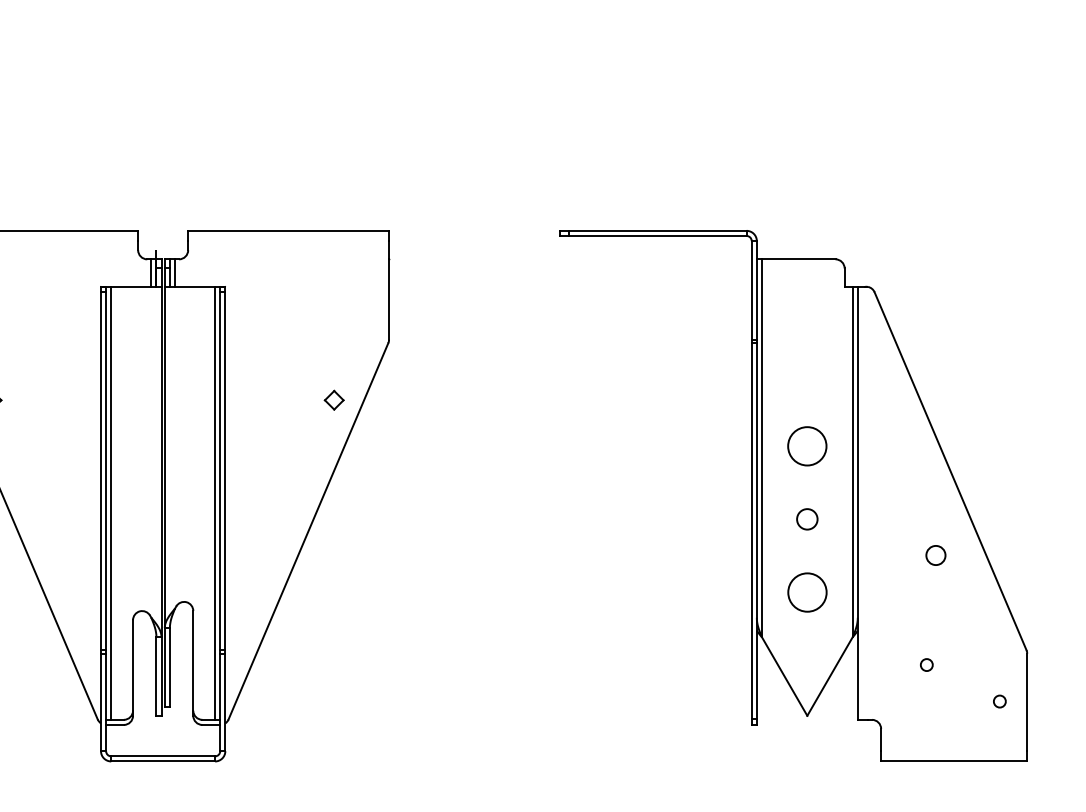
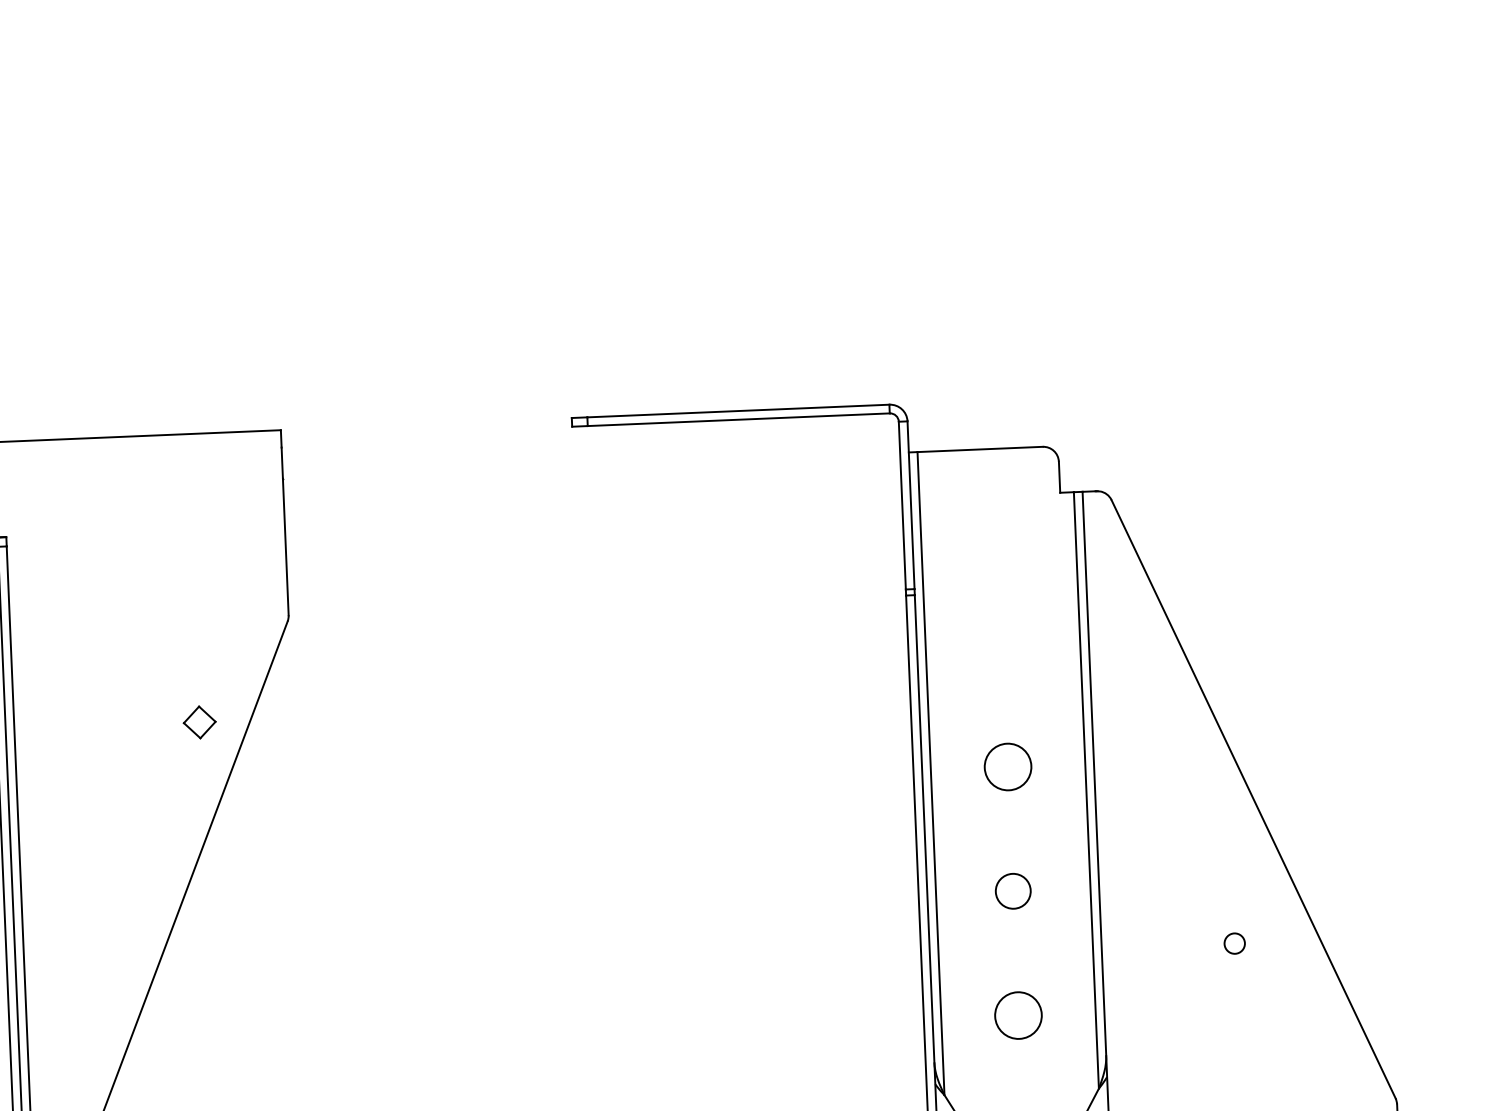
circle: (807, 446) -> (1008, 767), size x0.71
circle: (935, 555) -> (1233, 943), size x0.62
circle: (806, 591) -> (1017, 1014), size x0.71

